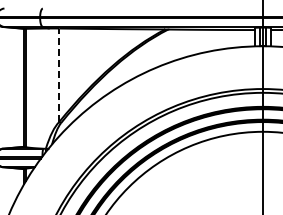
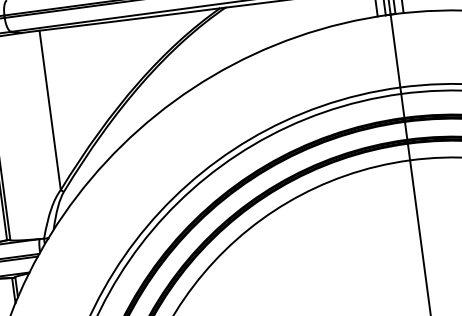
line: (59, 75) -> (50, 110), dashed -> solid

